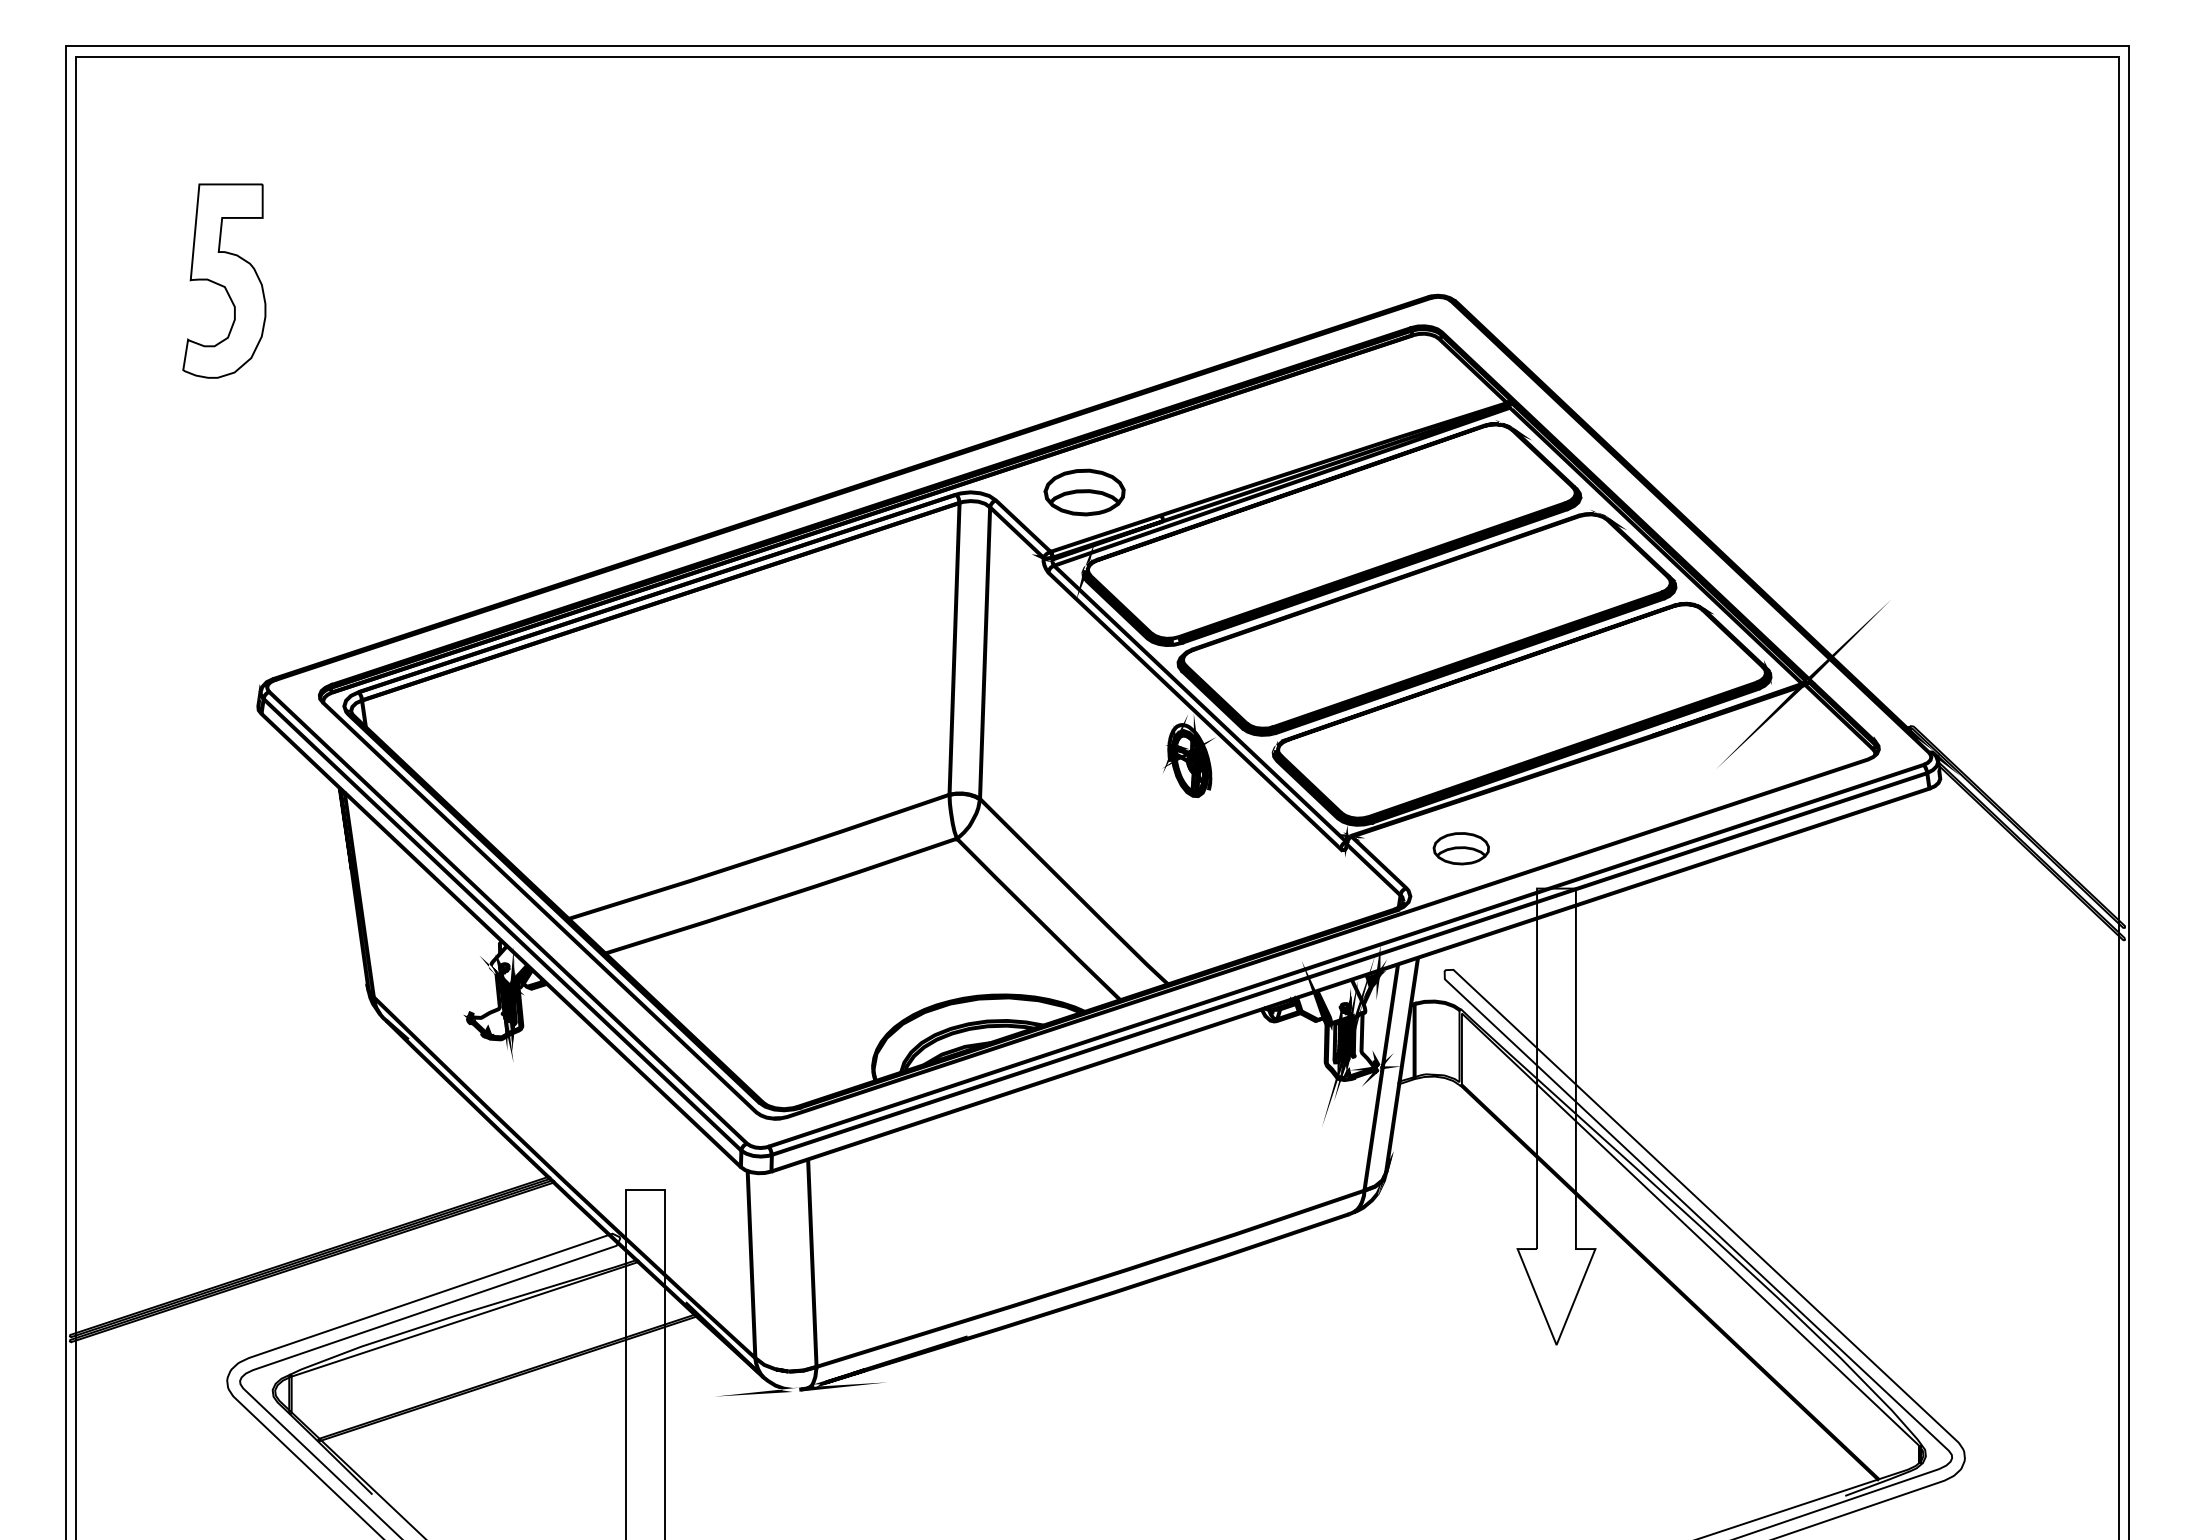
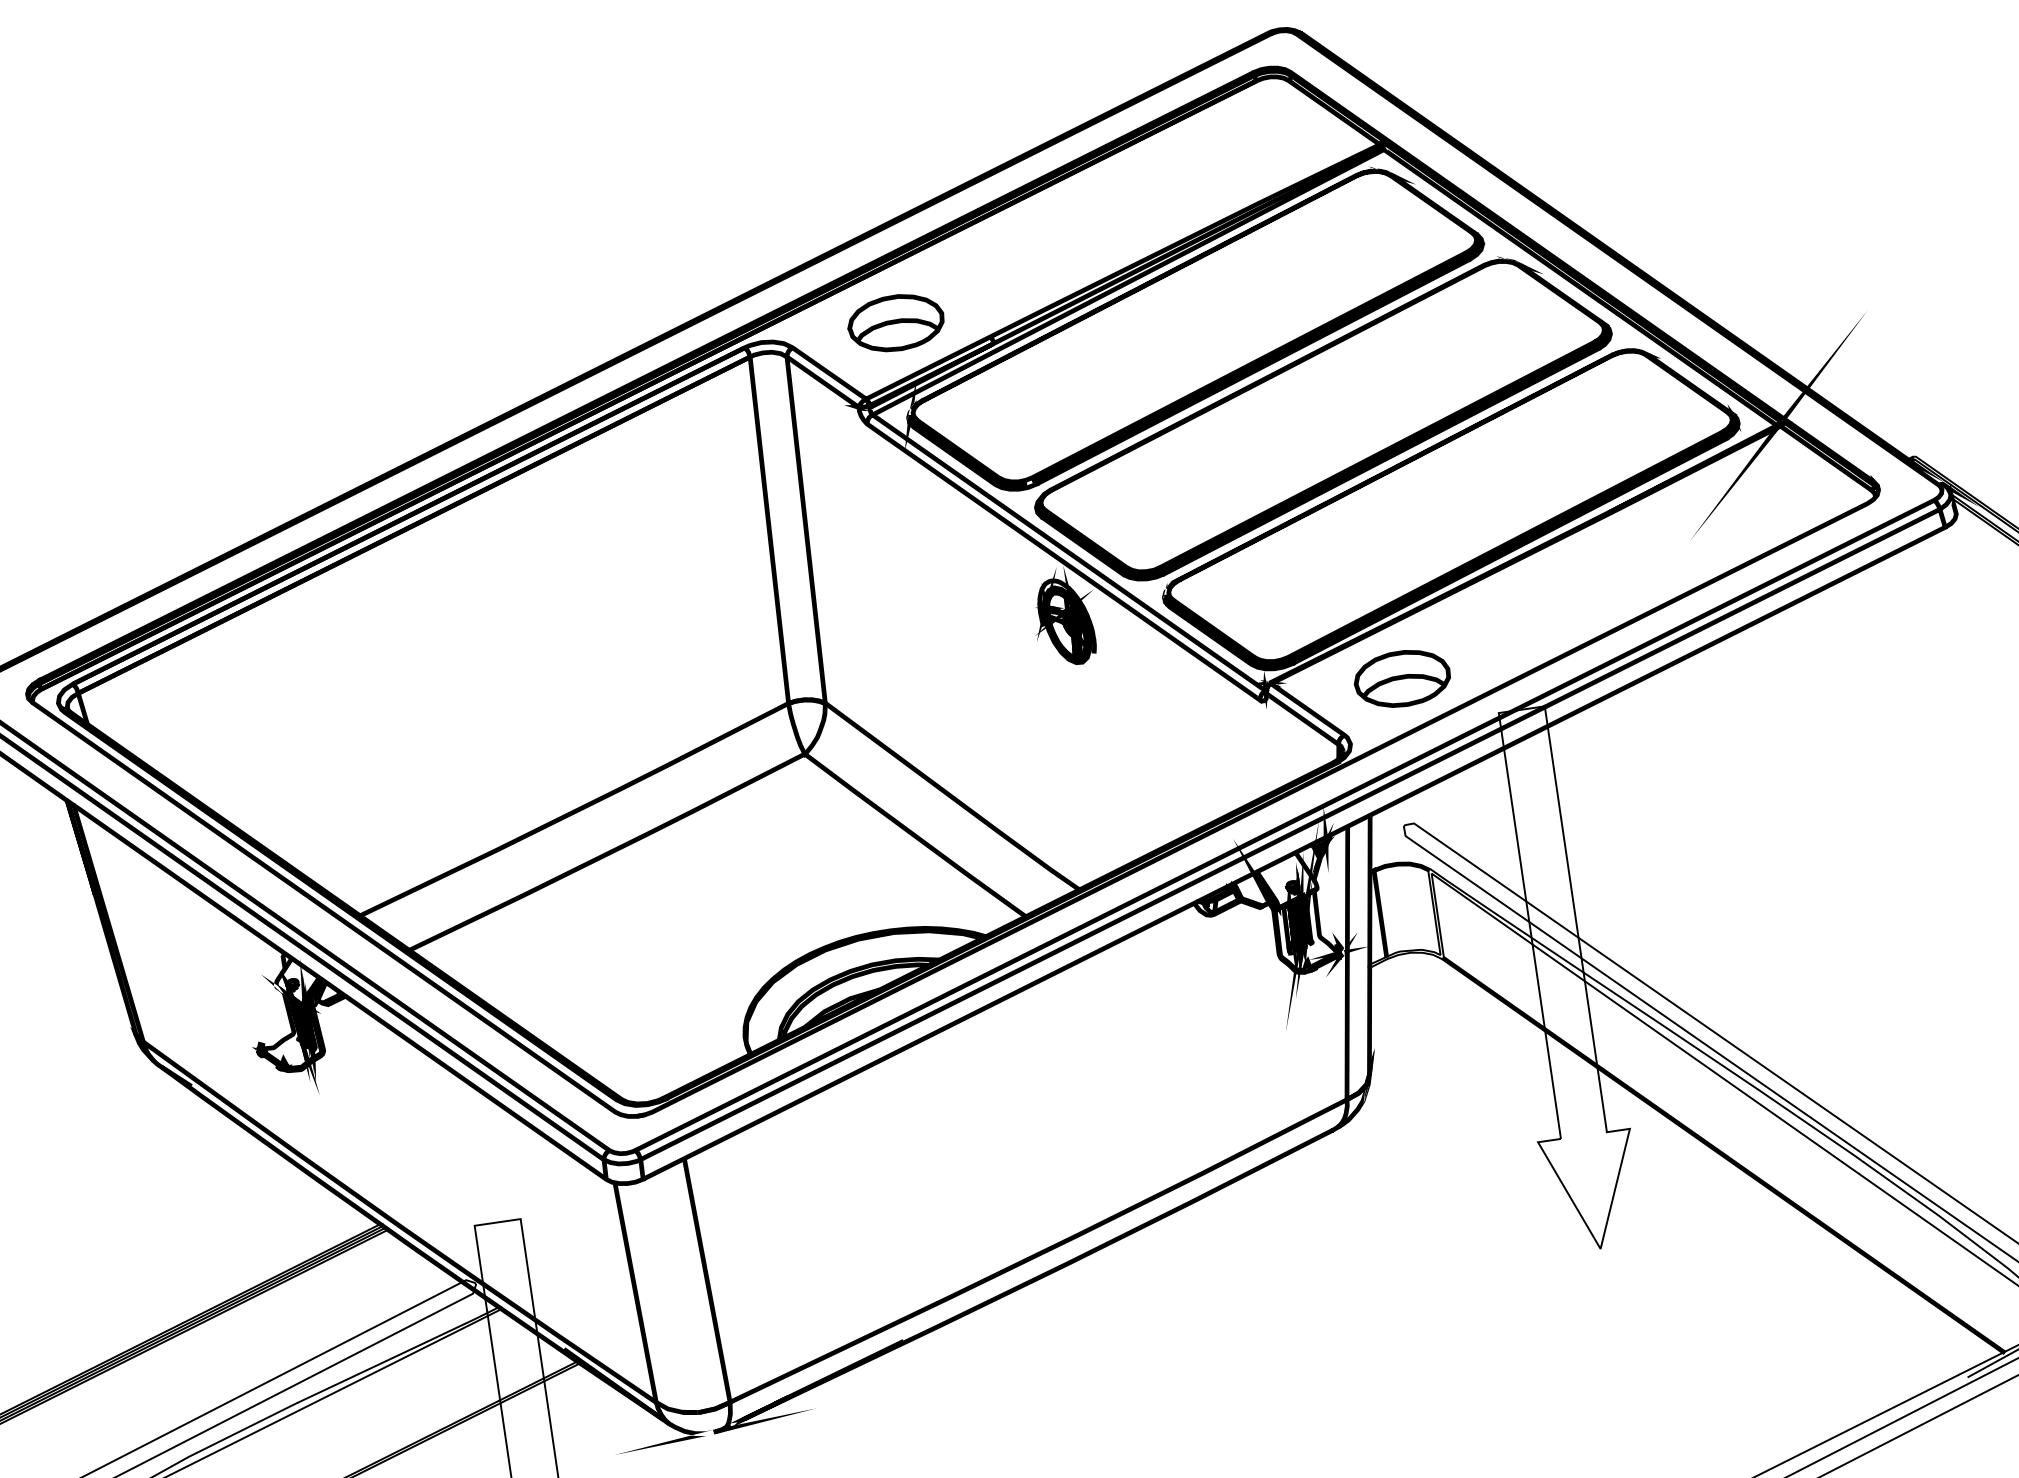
part: (1461, 848) -> (1402, 678), size x1.43

